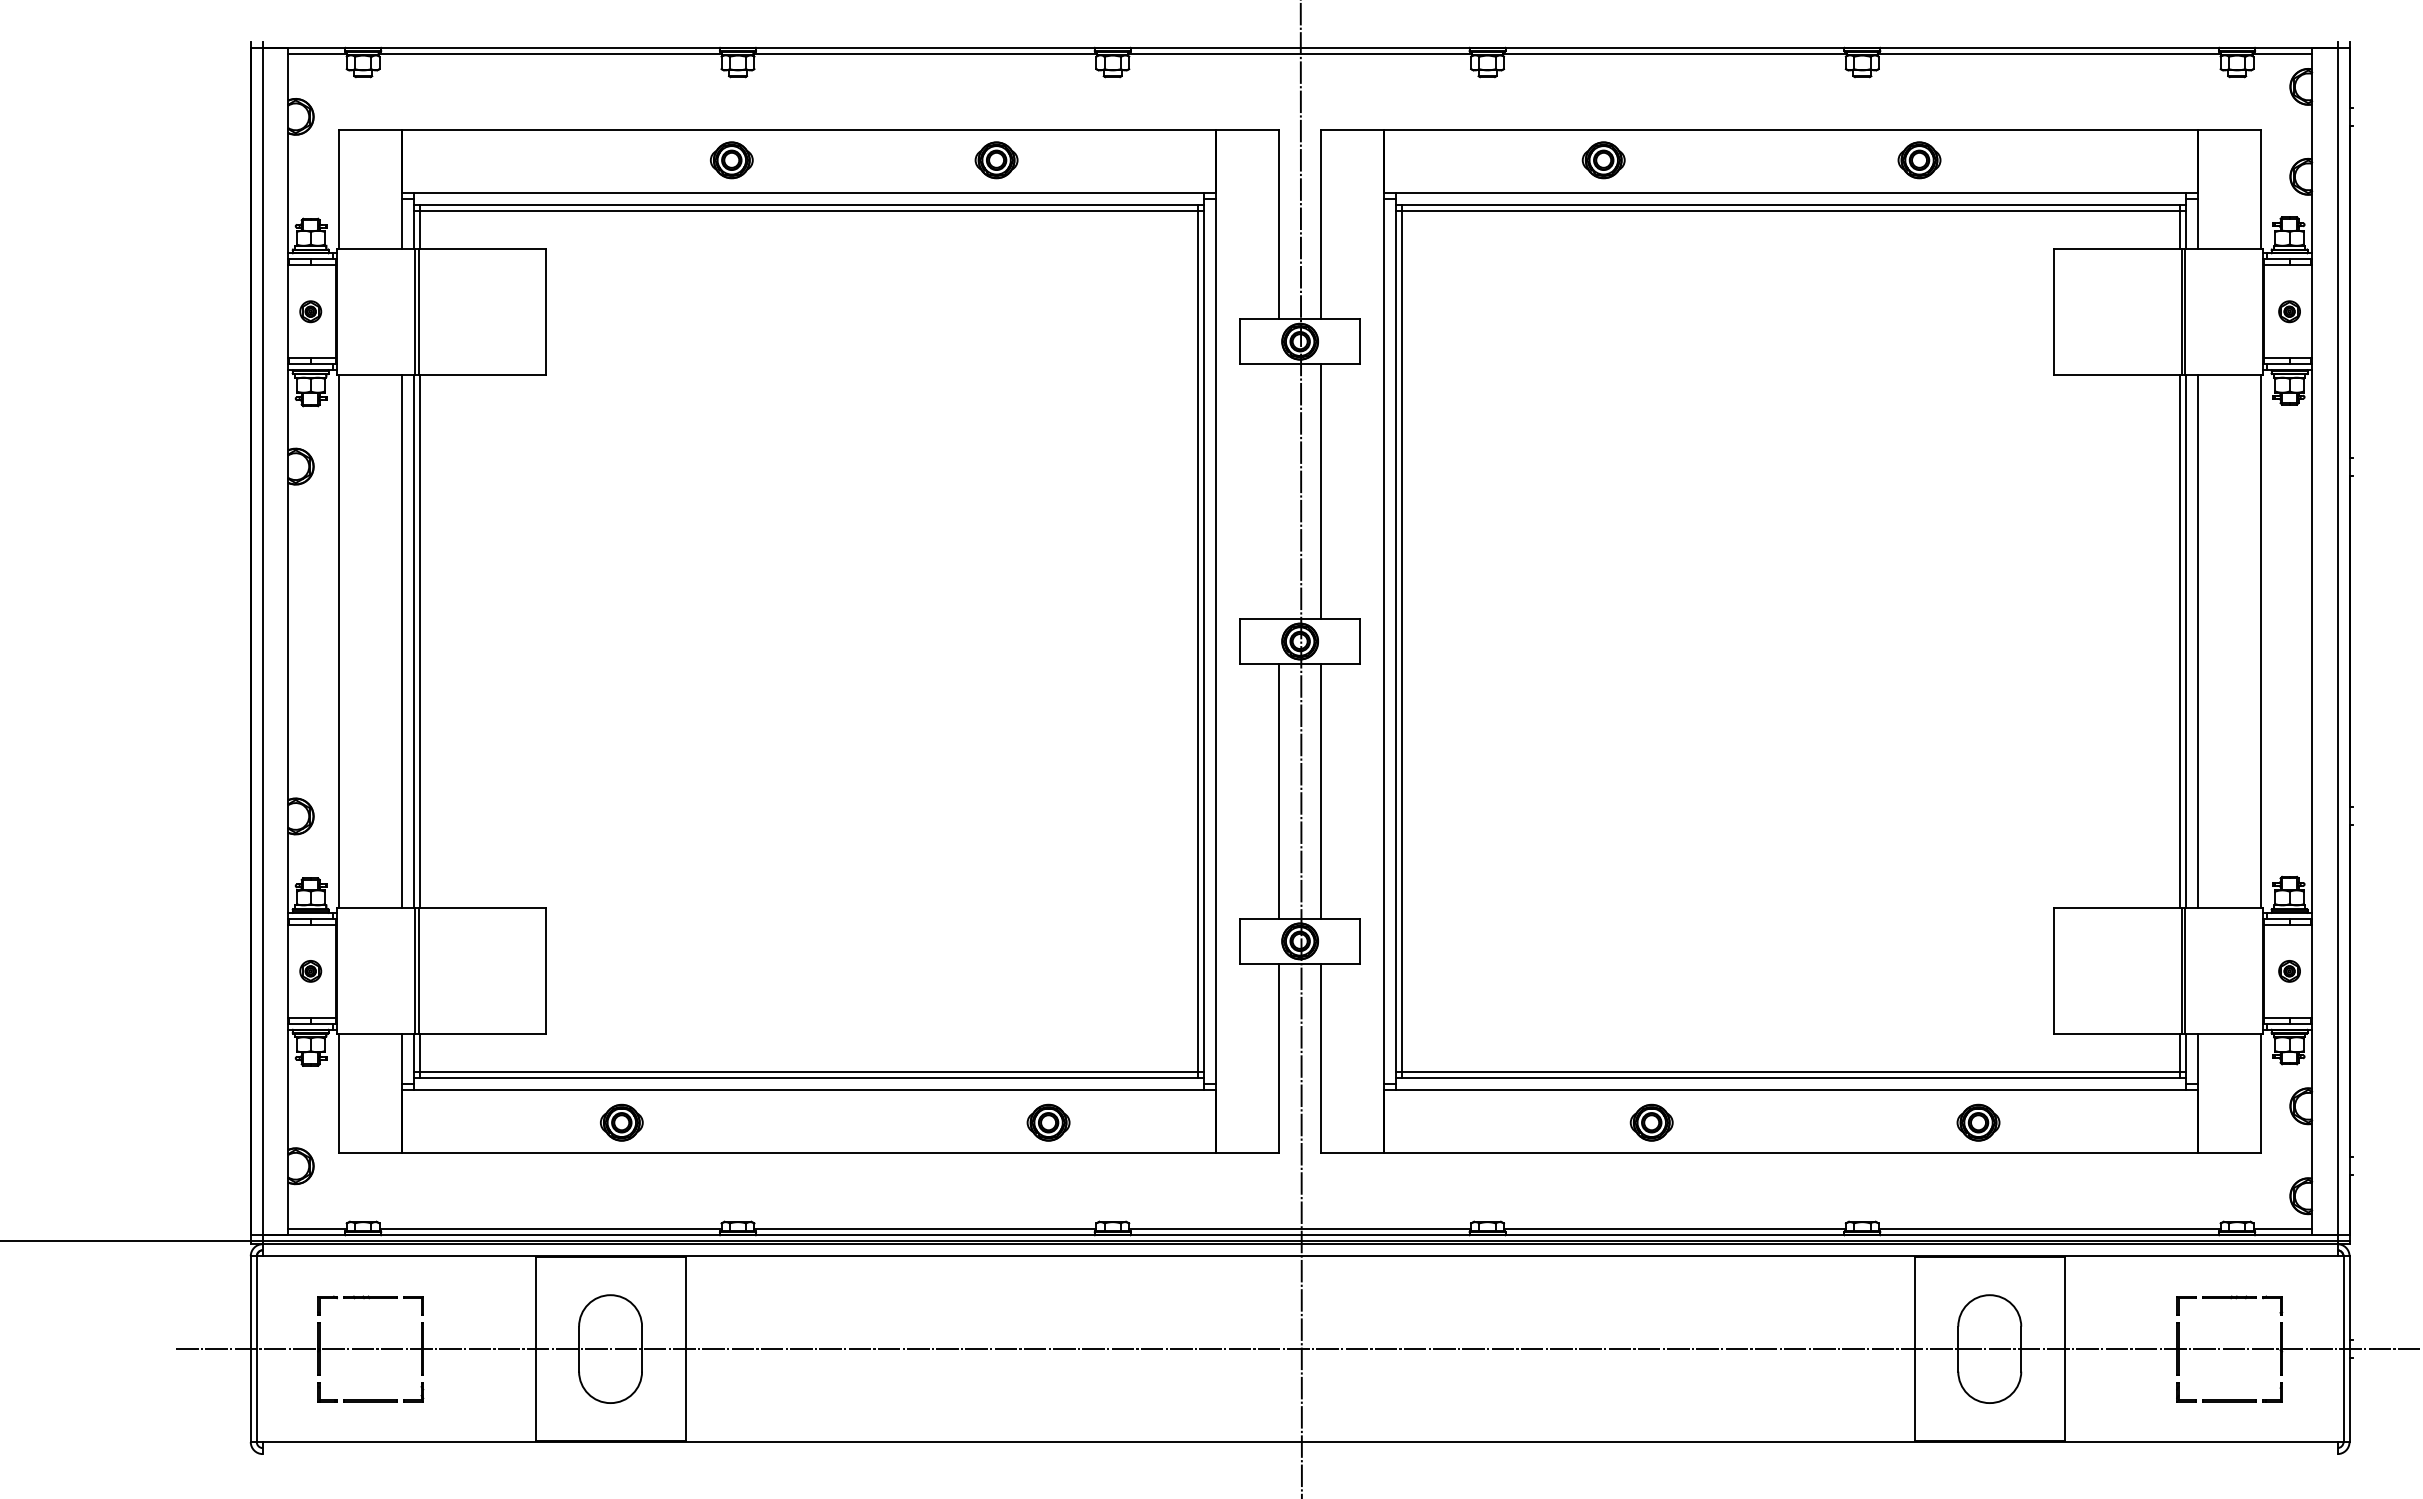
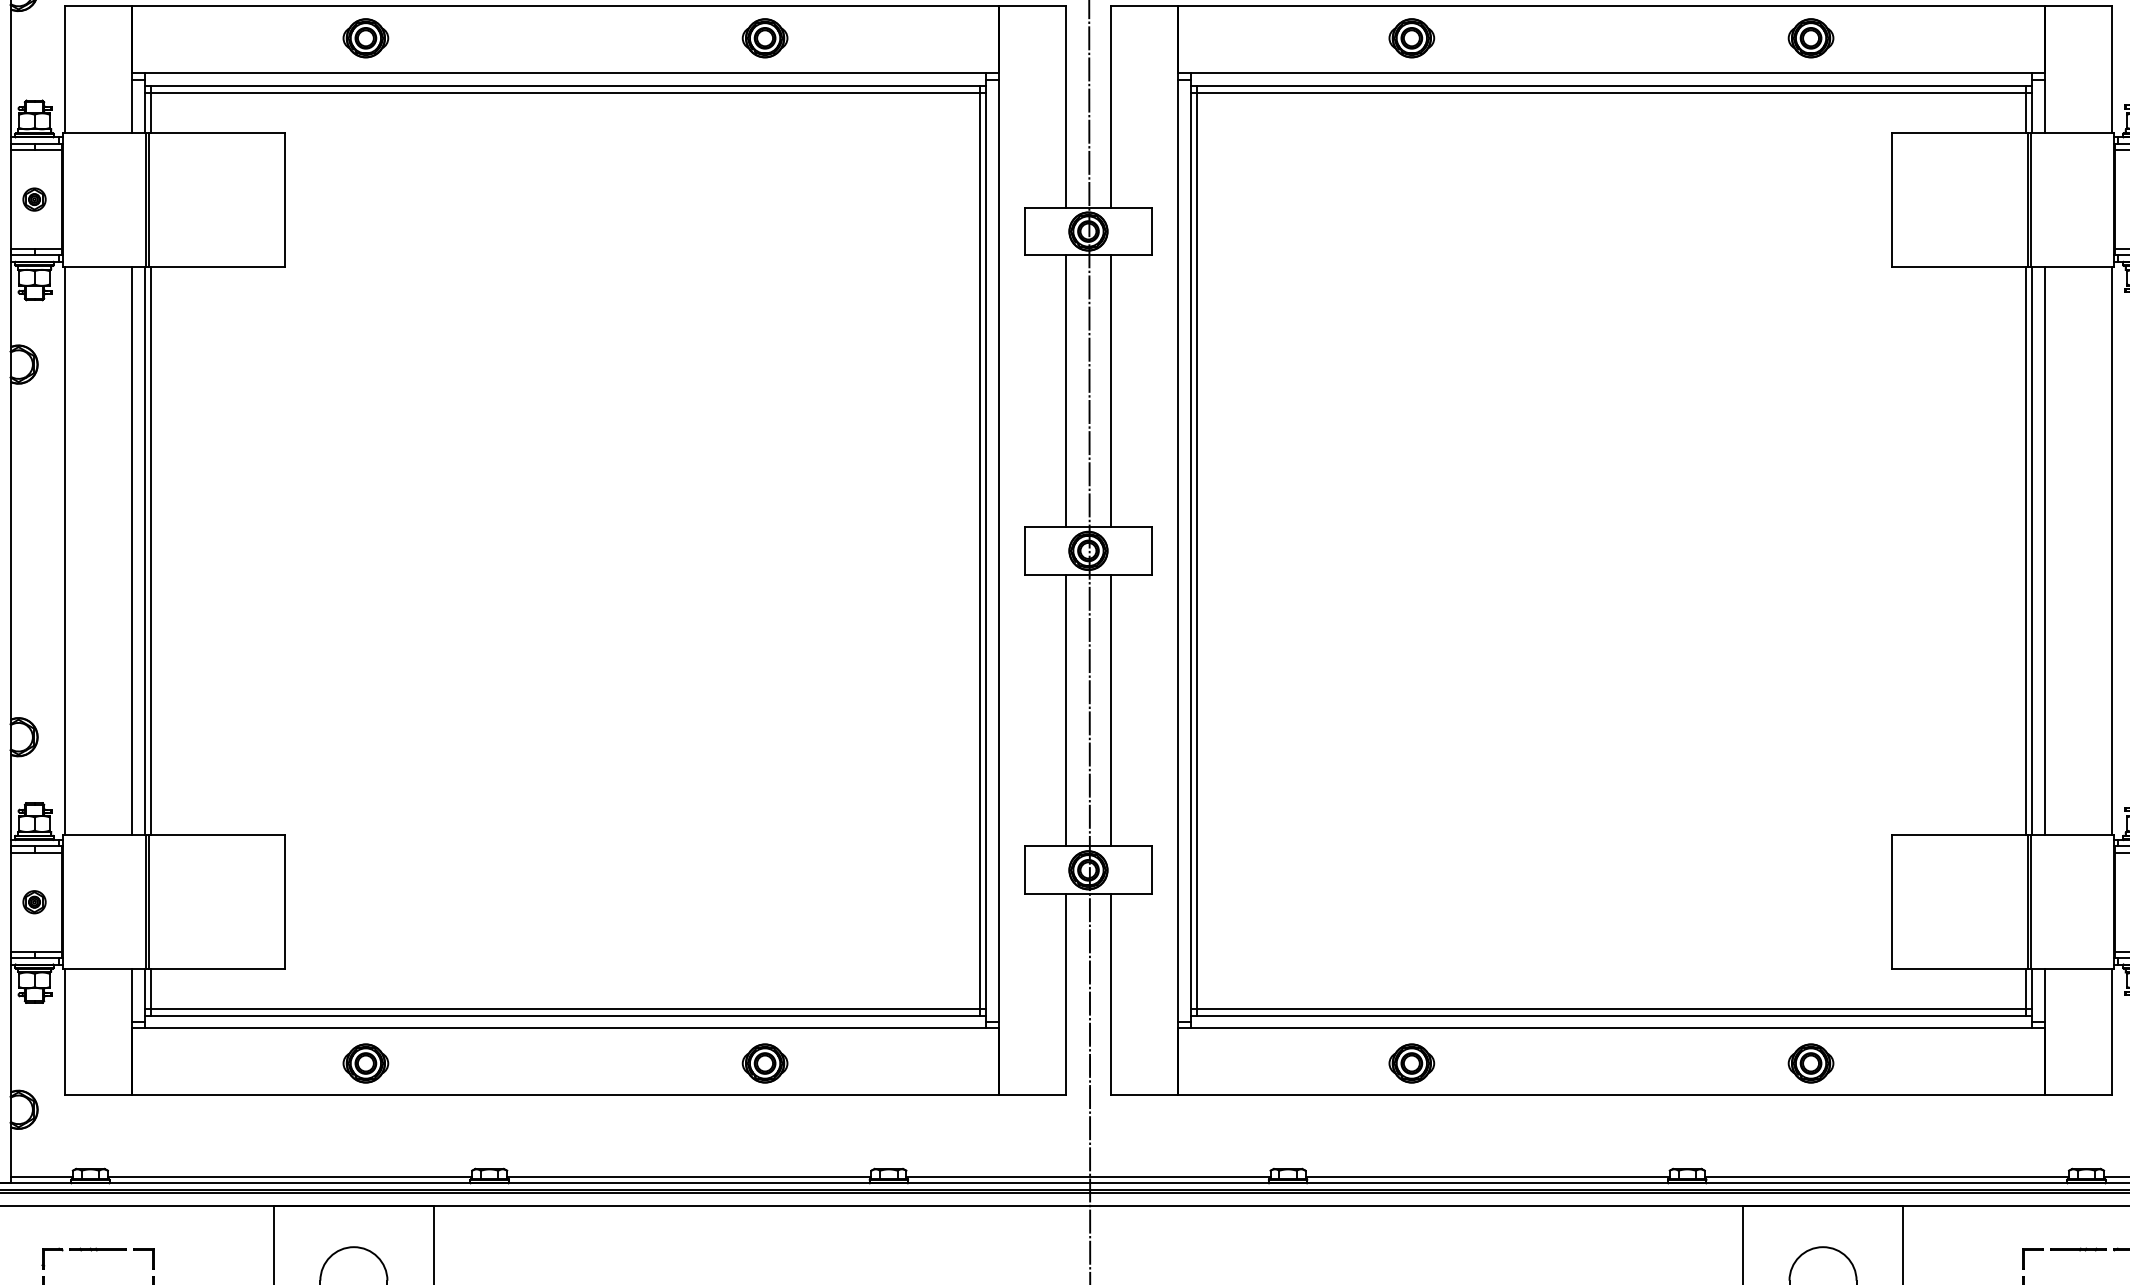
part: (731, 160) -> (365, 38), moved
part: (1919, 160) -> (1811, 38), moved
line: (1279, 491) -> (1066, 391), added
part: (1048, 1122) -> (765, 1063), moved
part: (1651, 1122) -> (1411, 1063), moved

